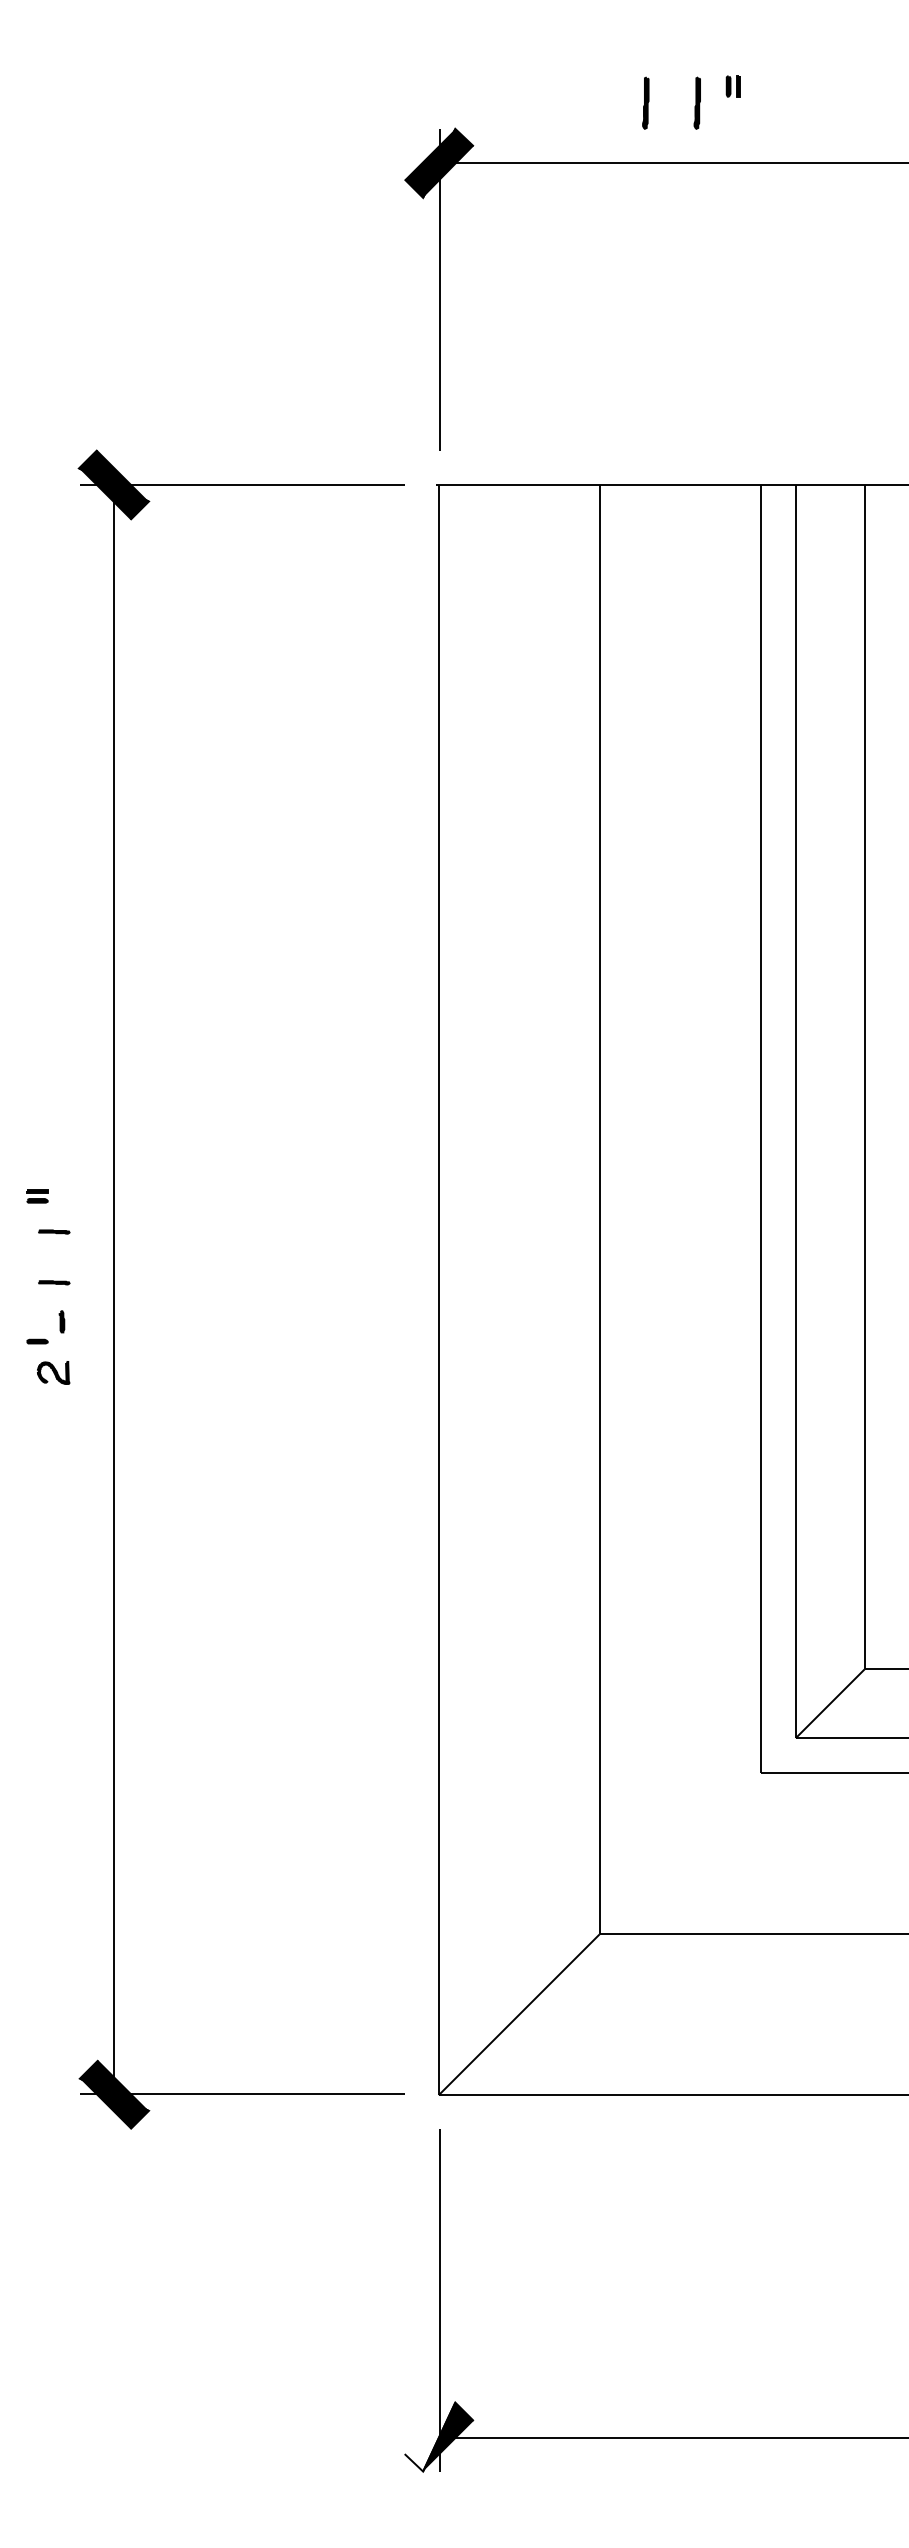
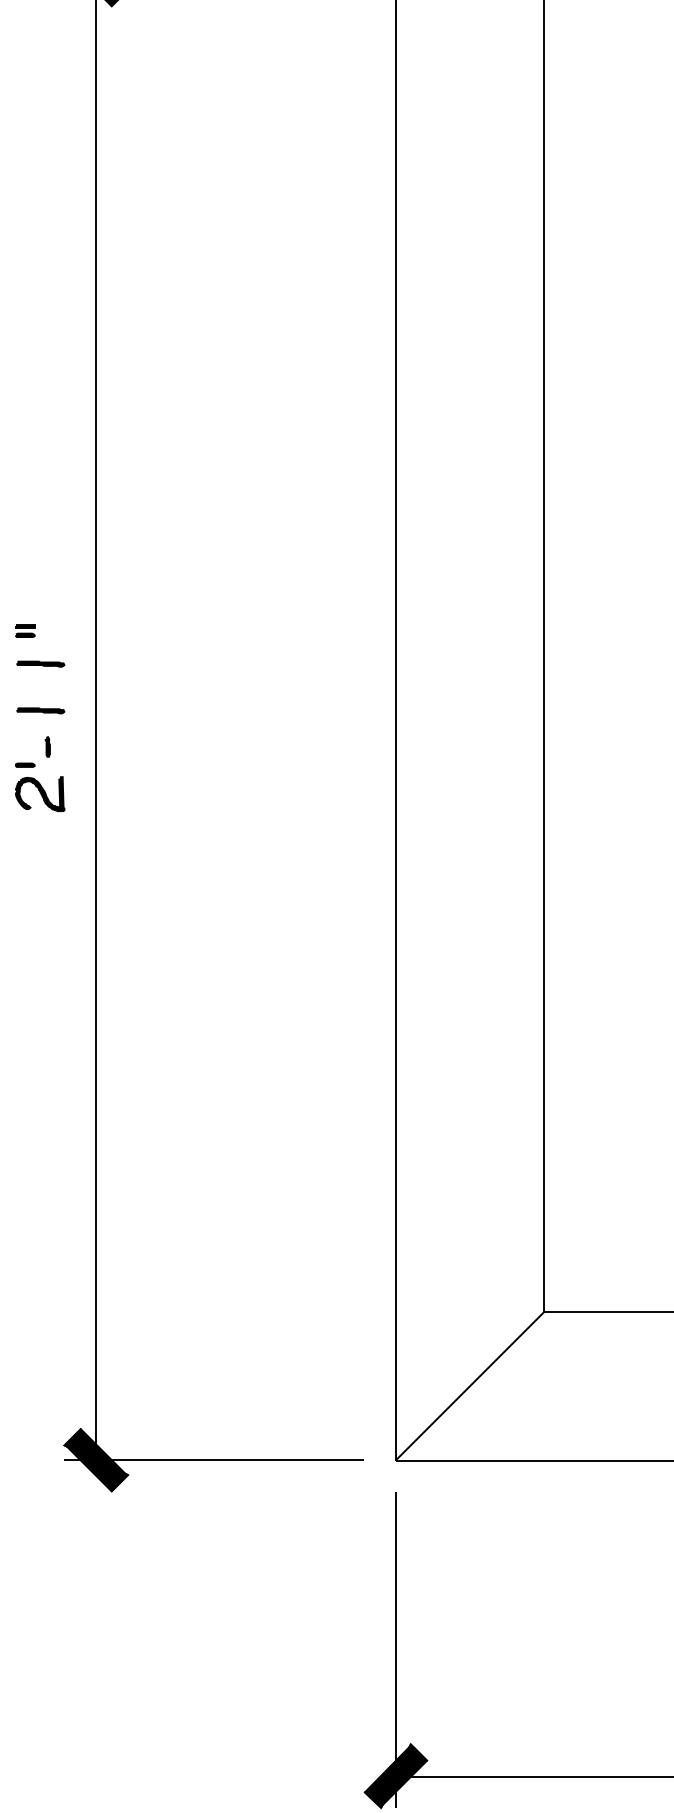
part: (53, 1231) -> (40, 663), size x1.67
part: (53, 1282) -> (40, 710), size x1.67
part: (53, 1372) -> (40, 793), size x1.67
fill: (429, 2436) -> (386, 1775), added

